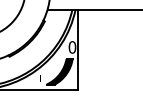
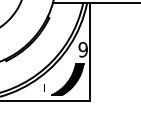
text: (72, 47) -> (83, 49), 0 -> 9

